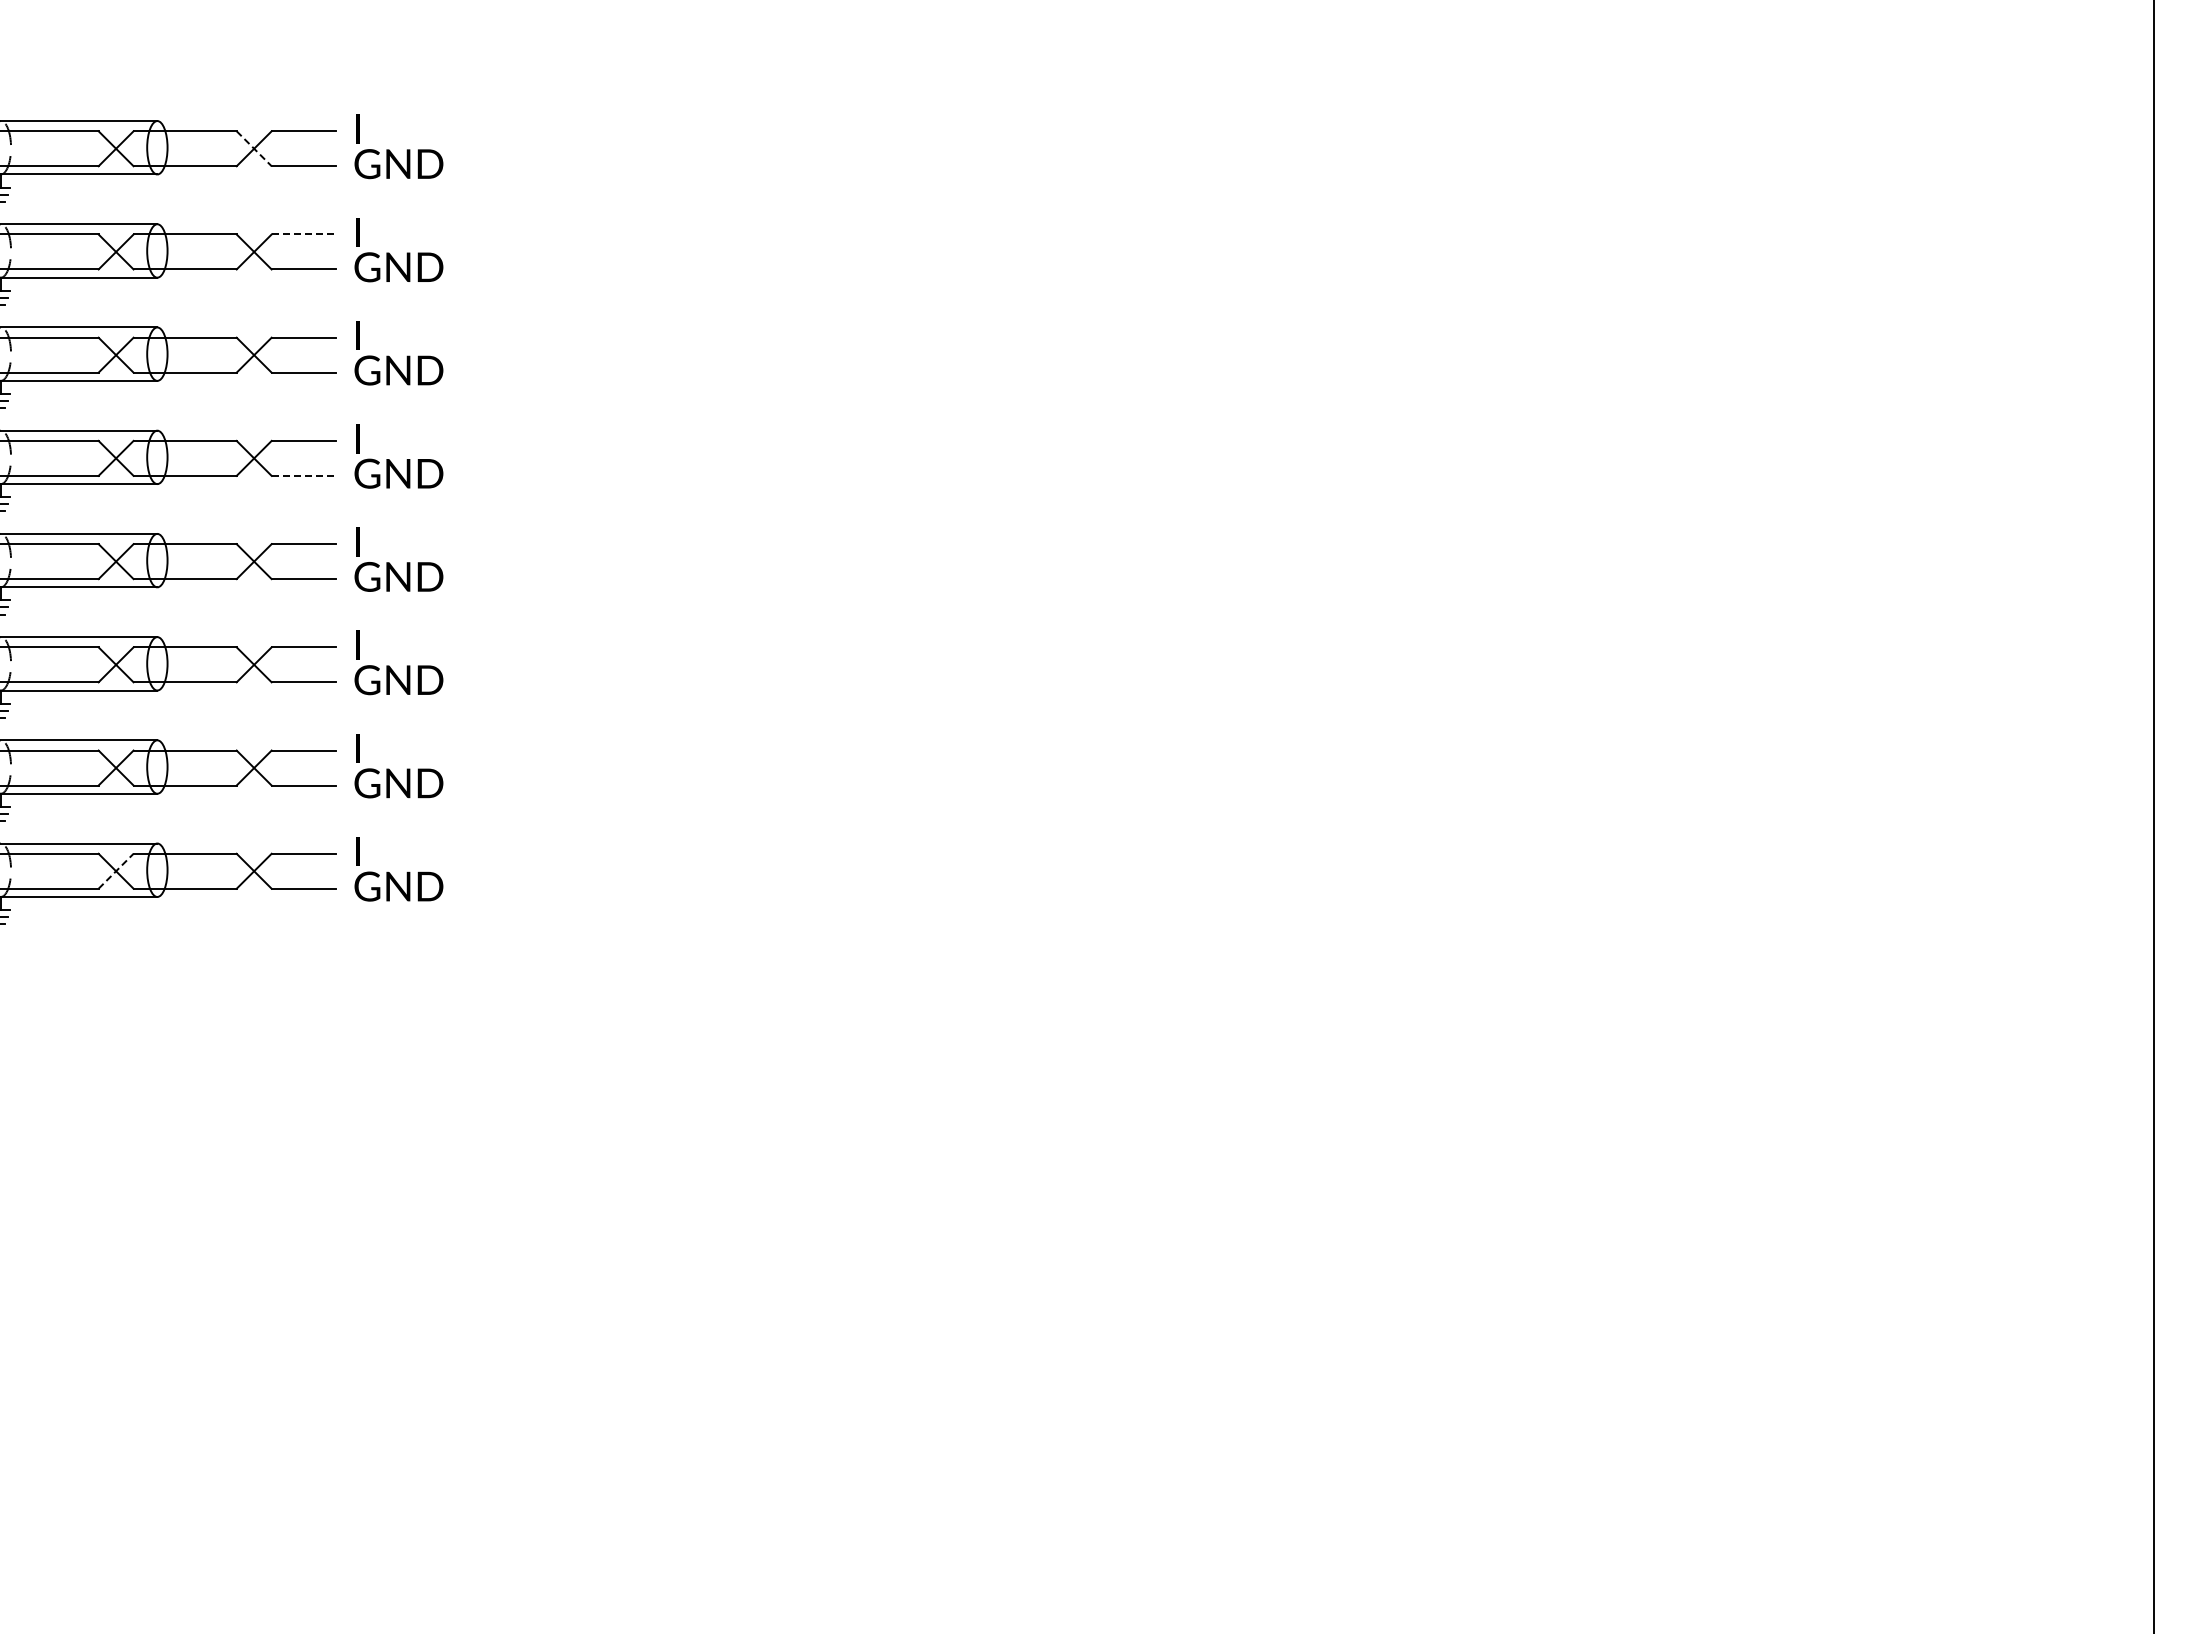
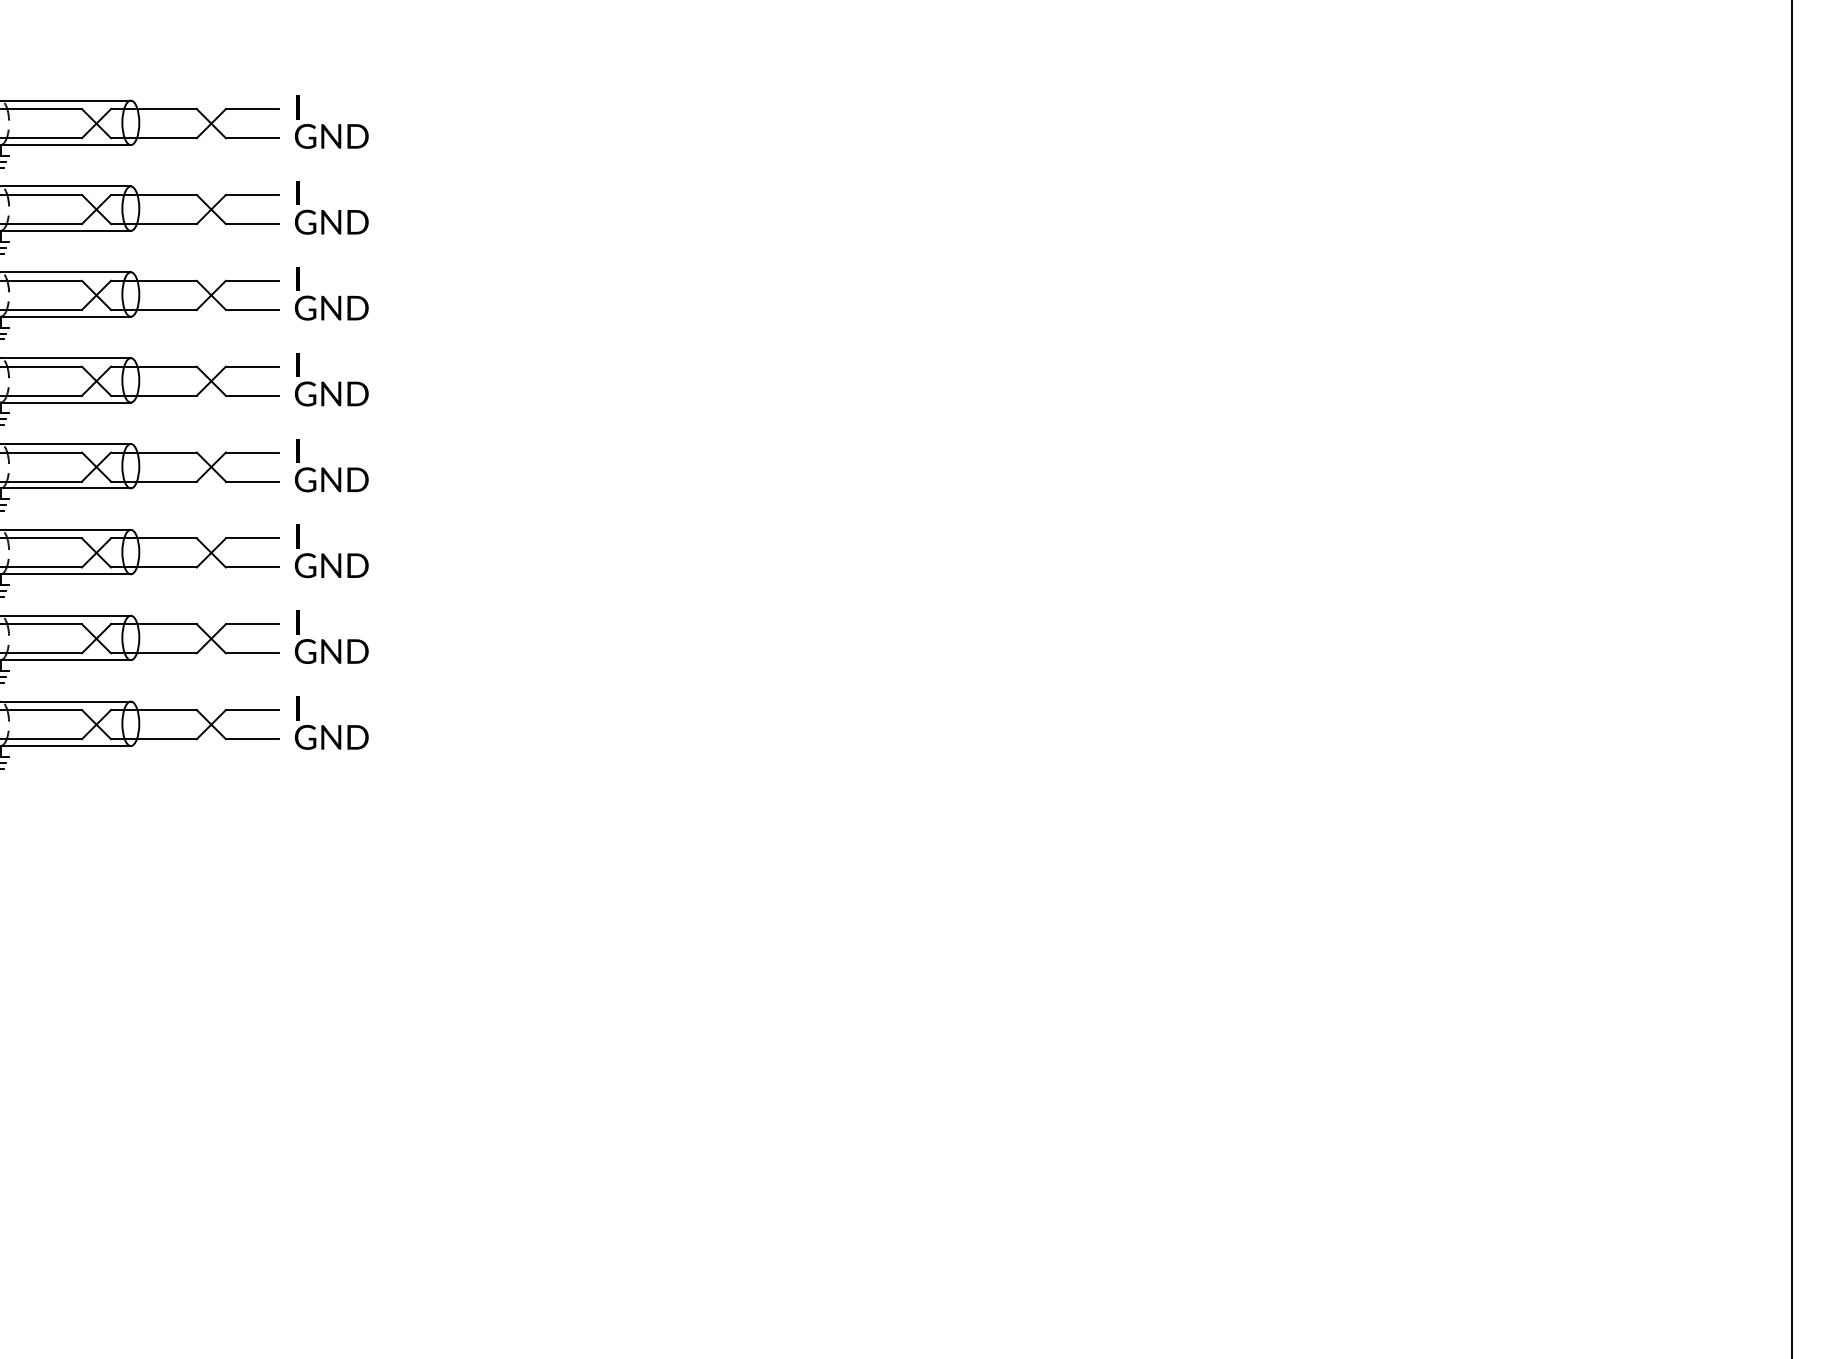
line: (254, 148) -> (211, 123), dashed -> solid
line: (304, 234) -> (253, 194), dashed -> solid
line: (304, 475) -> (253, 395), dashed -> solid
line: (116, 871) -> (96, 724), dashed -> solid

